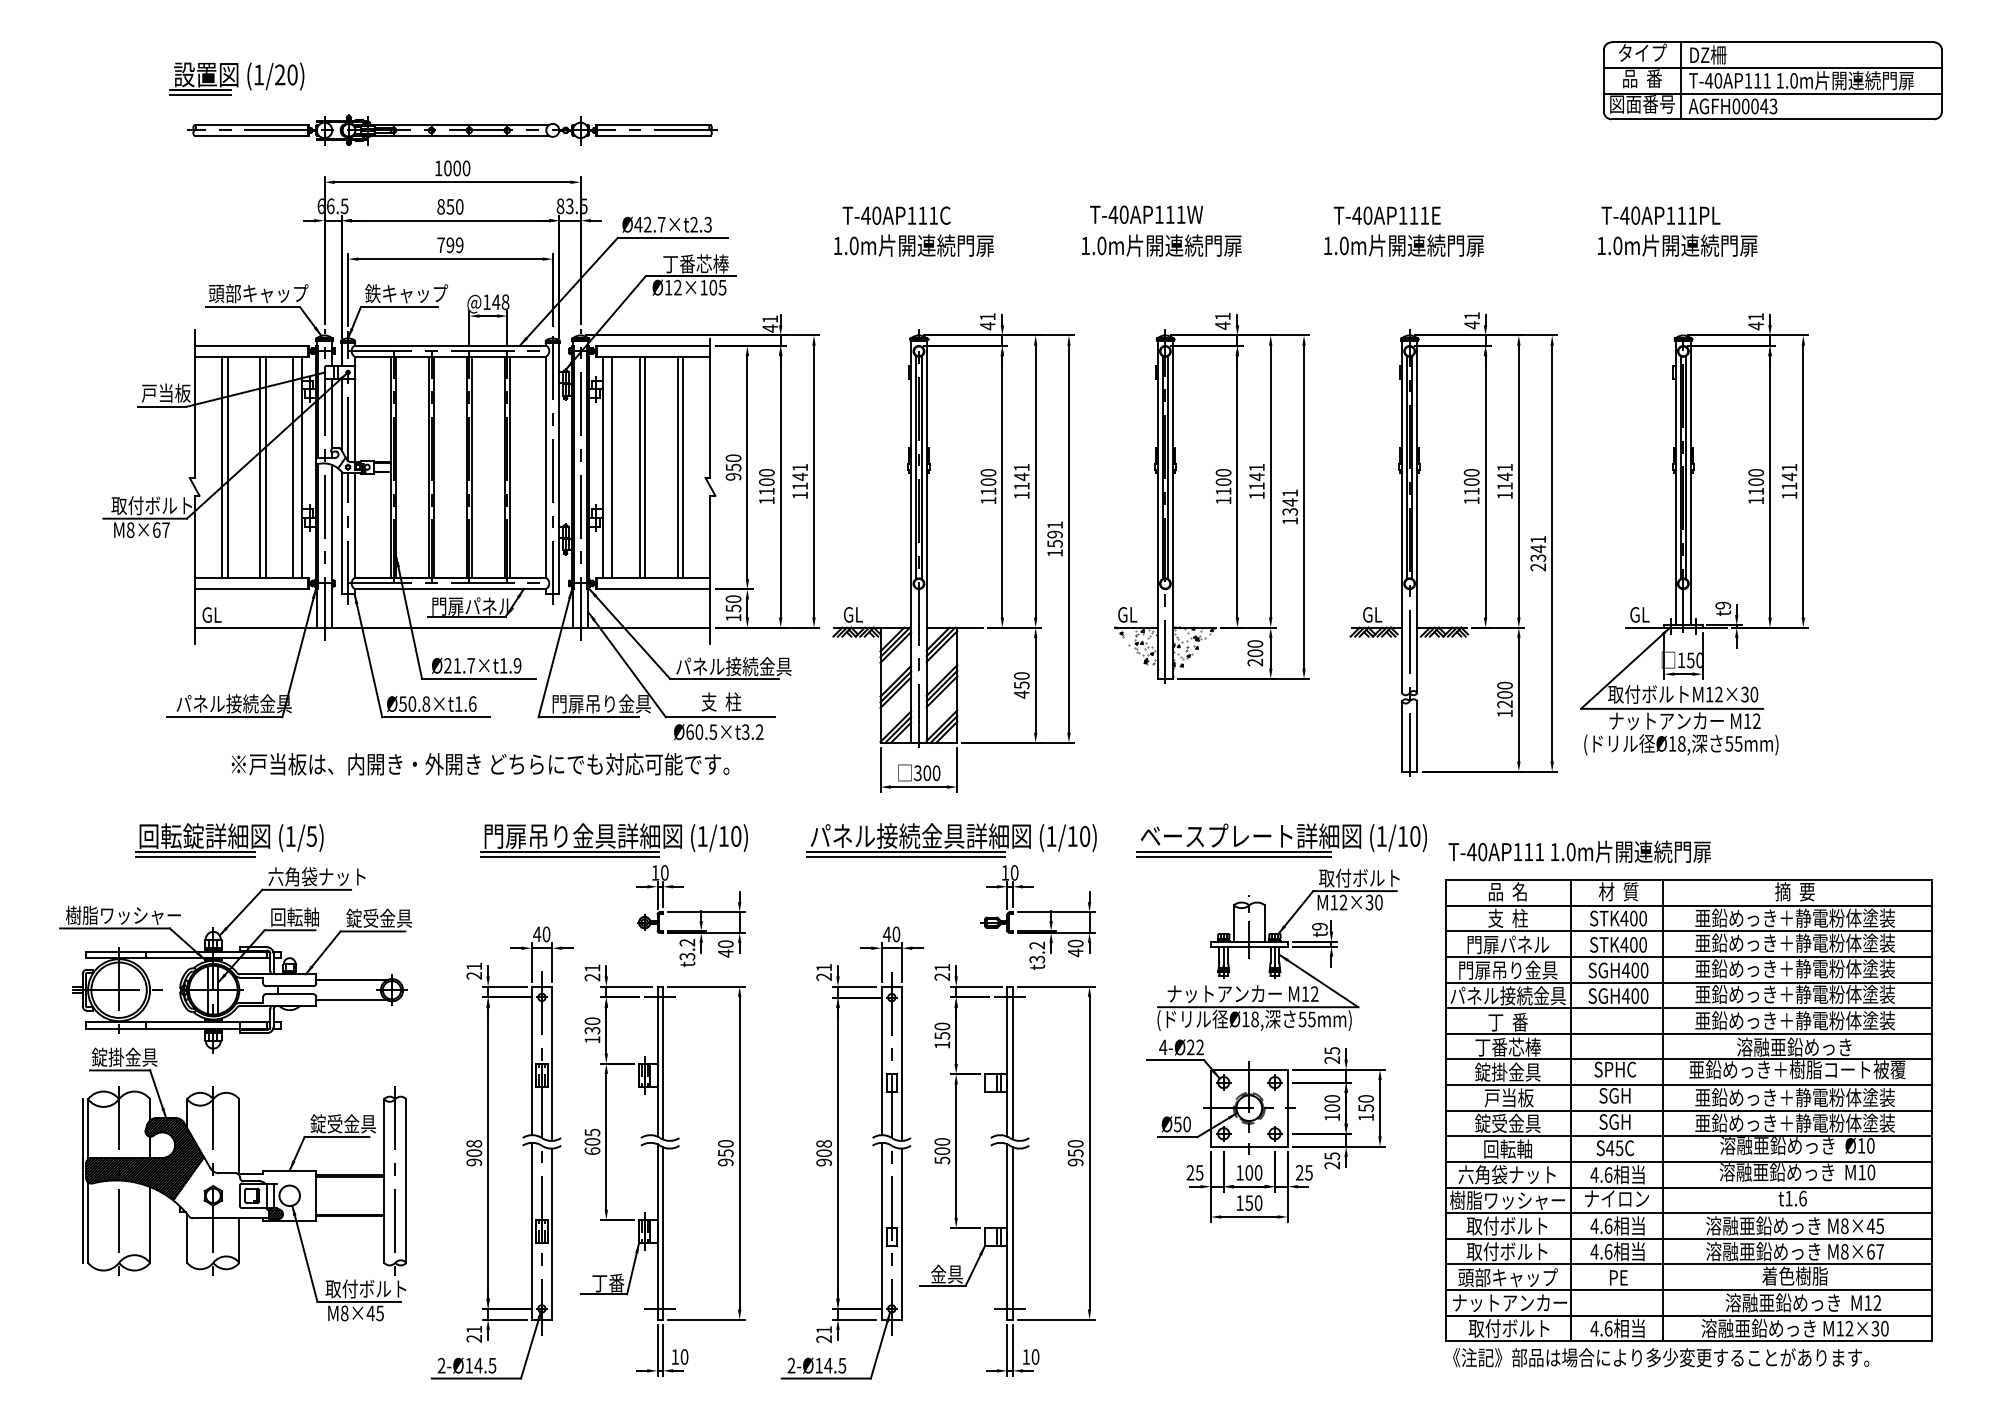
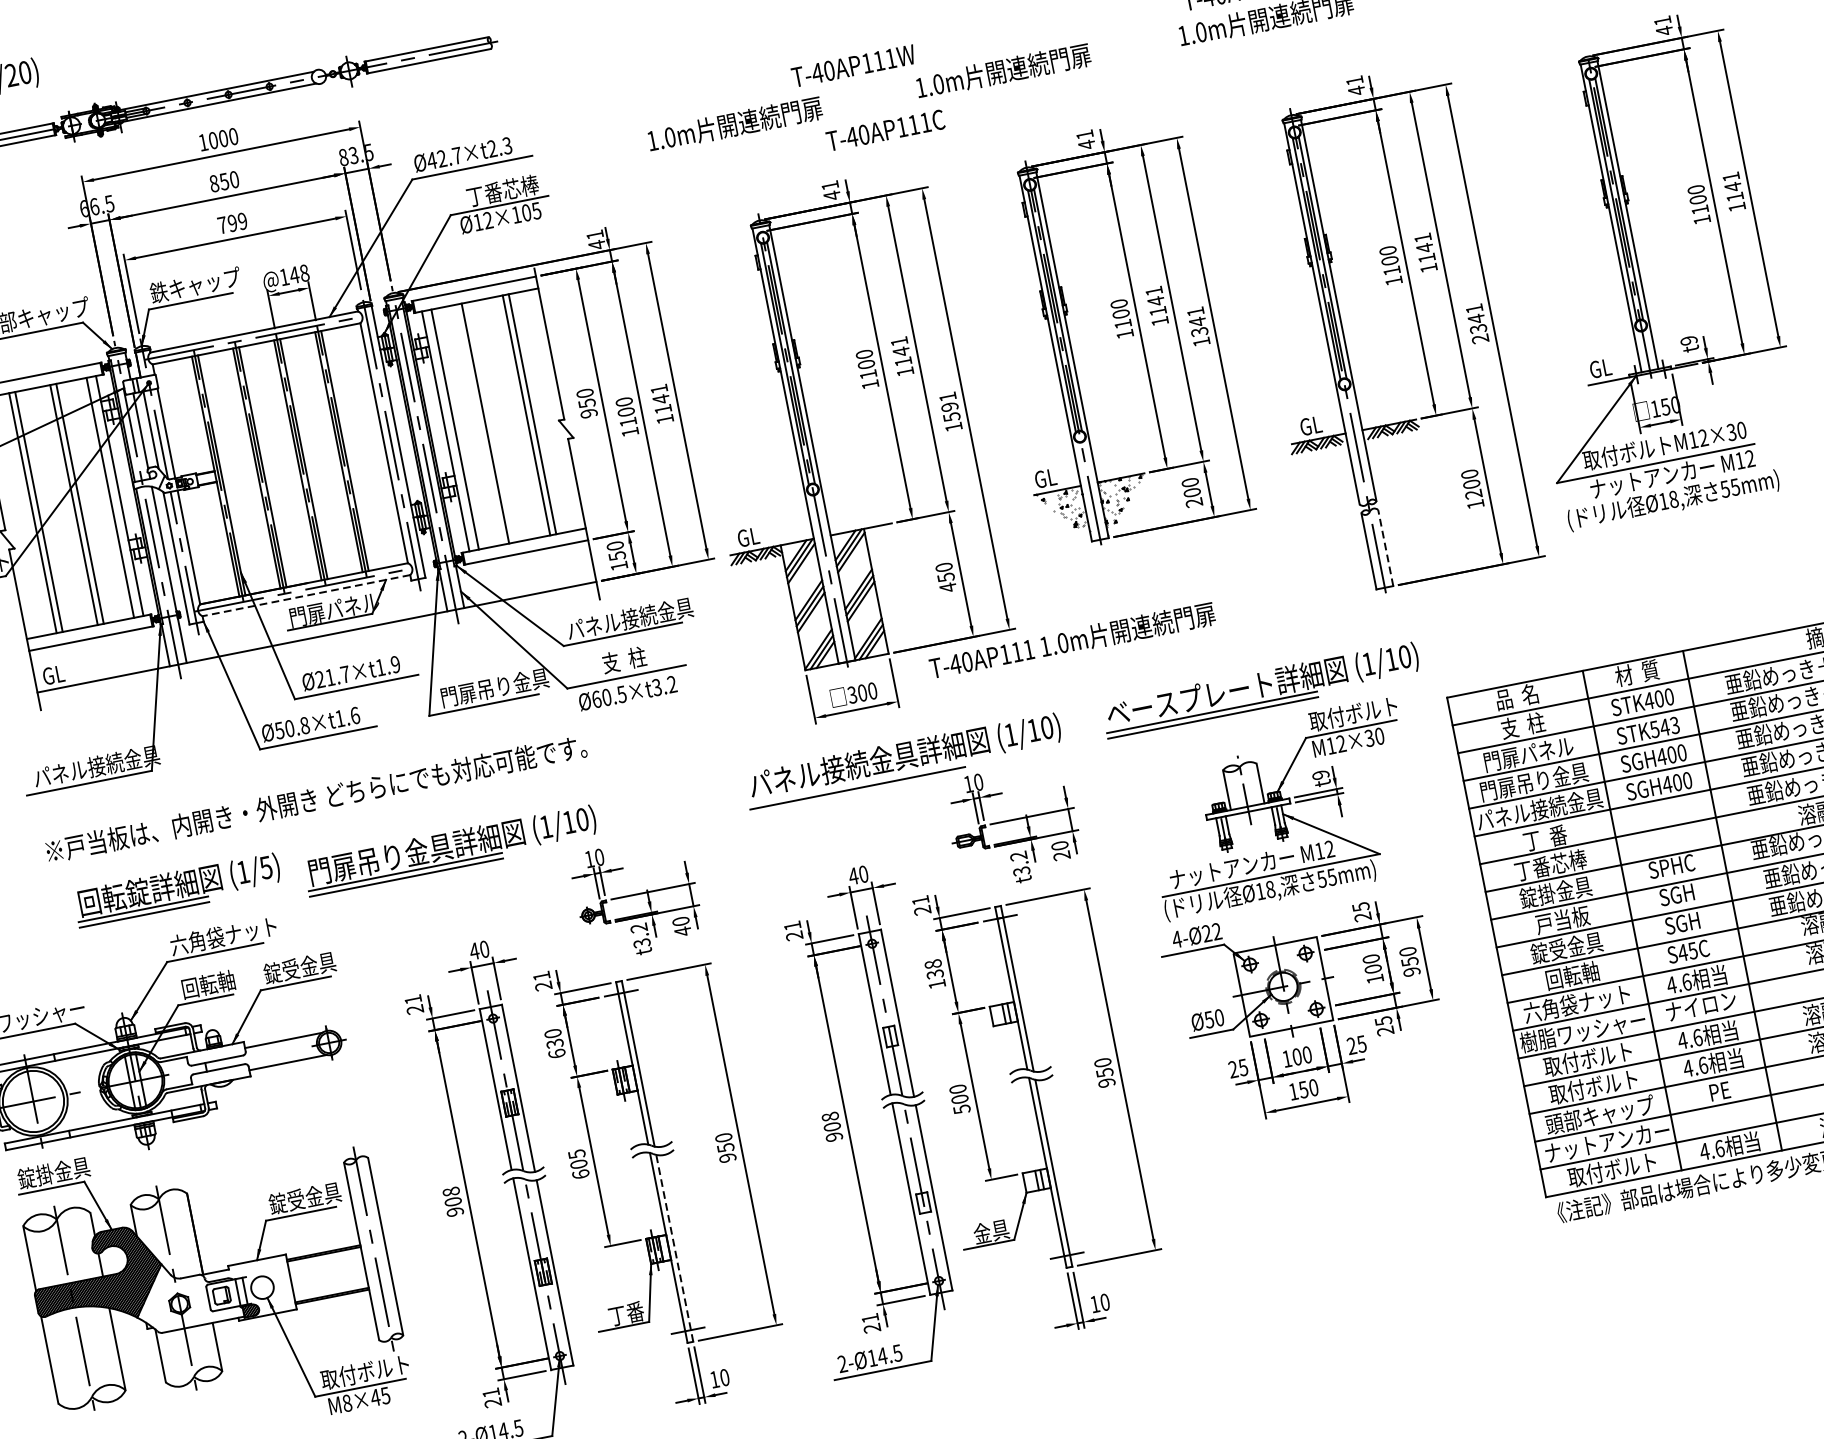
text: (1146, 214) -> (853, 65), moved
text: (896, 215) -> (885, 130), moved
line: (645, 467) -> (491, 422), removed
line: (450, 588) -> (306, 595), solid -> dashed
line: (1417, 736) -> (1385, 548), solid -> dashed
text: (480, 764) -> (316, 799), moved
part: (229, 840) -> (177, 889), moved
part: (613, 840) -> (450, 850), moved
line: (906, 851) -> (856, 782), removed
text: (1579, 851) -> (1072, 640), moved
text: (1633, 944) -> (1664, 727), STK400 -> STK543
text: (1075, 952) -> (1061, 855), 40 -> 20
text: (941, 1030) -> (933, 968), 150 -> 138
text: (592, 1039) -> (556, 1053), 130 -> 630
text: (1366, 1117) -> (1412, 971), 150 -> 950
line: (82, 1180) -> (34, 1315), removed
line: (662, 1232) -> (674, 1247), solid -> dashed

